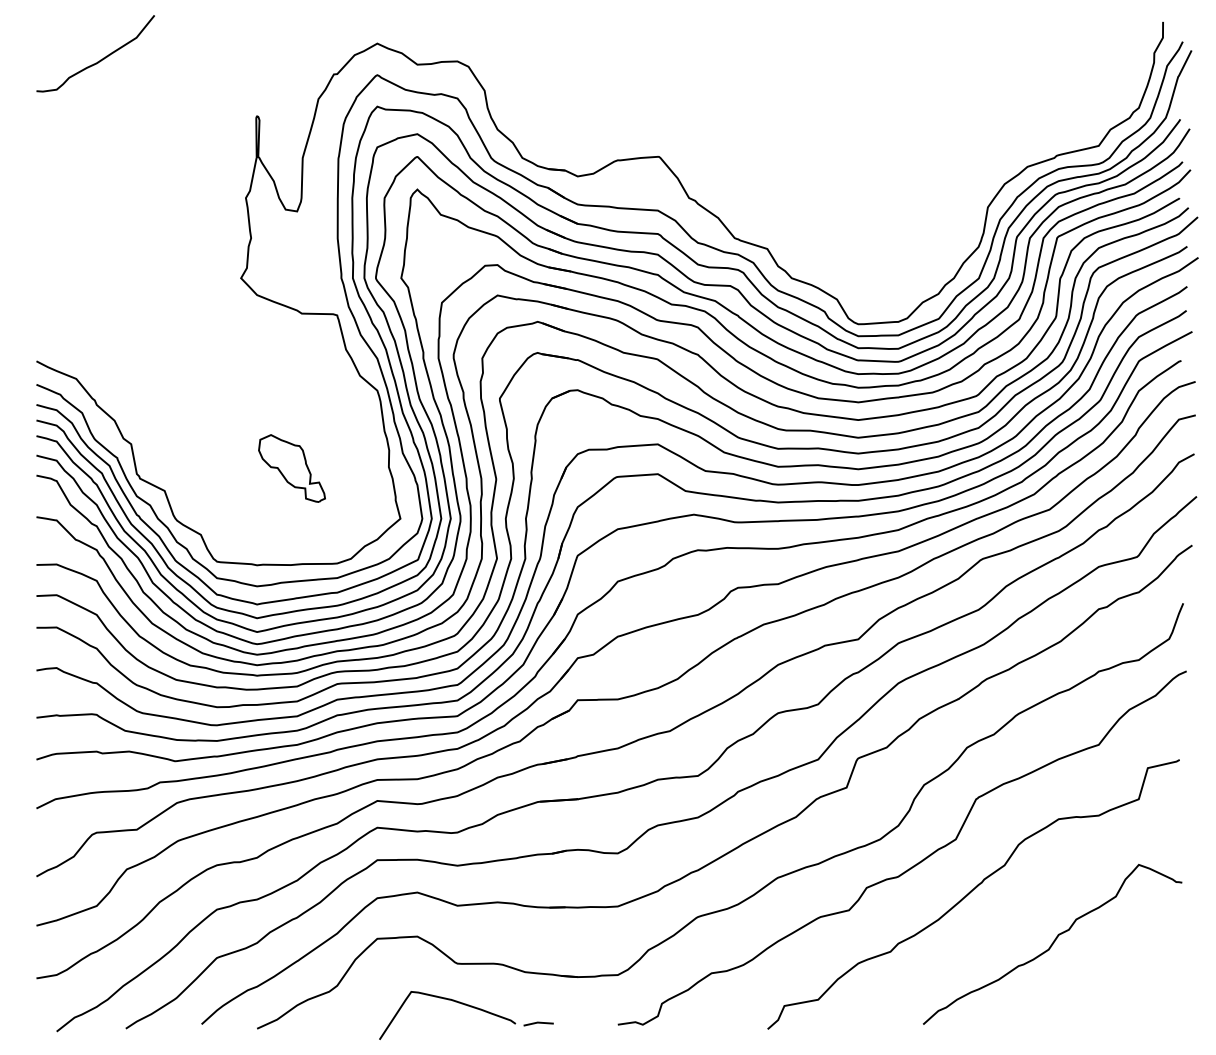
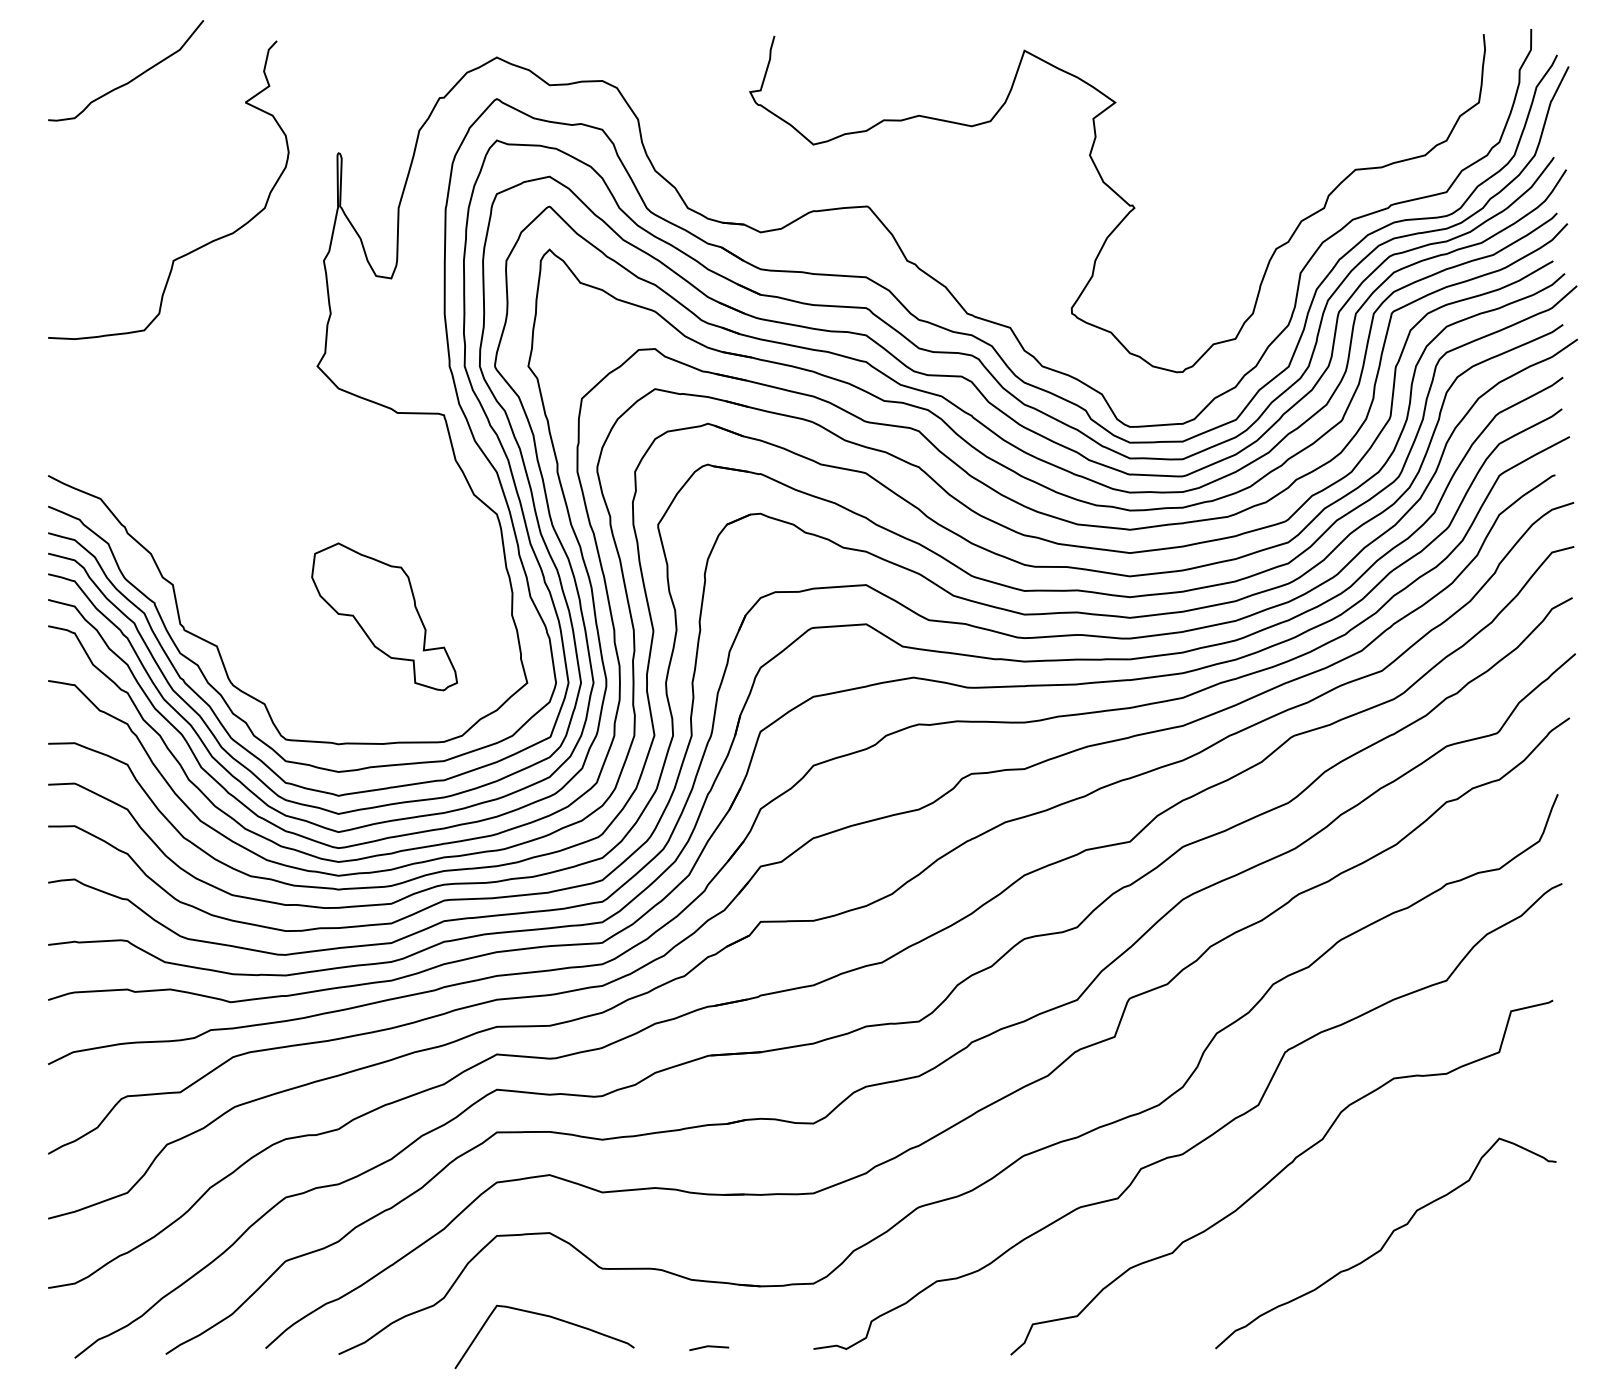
curve: (851, 151) -> (1121, 199), added
curve: (150, 187) -> (198, 246), added
part: (291, 468) -> (383, 616), size x1.67
curve: (452, 1001) -> (551, 1318), moved

